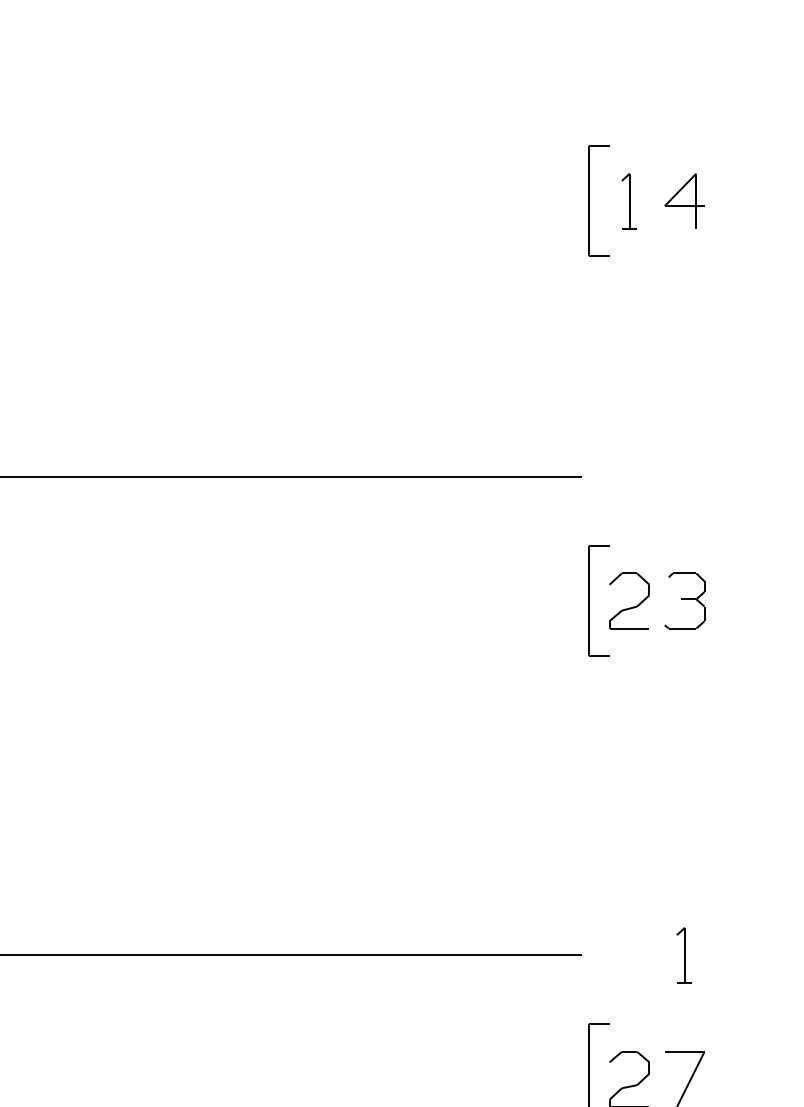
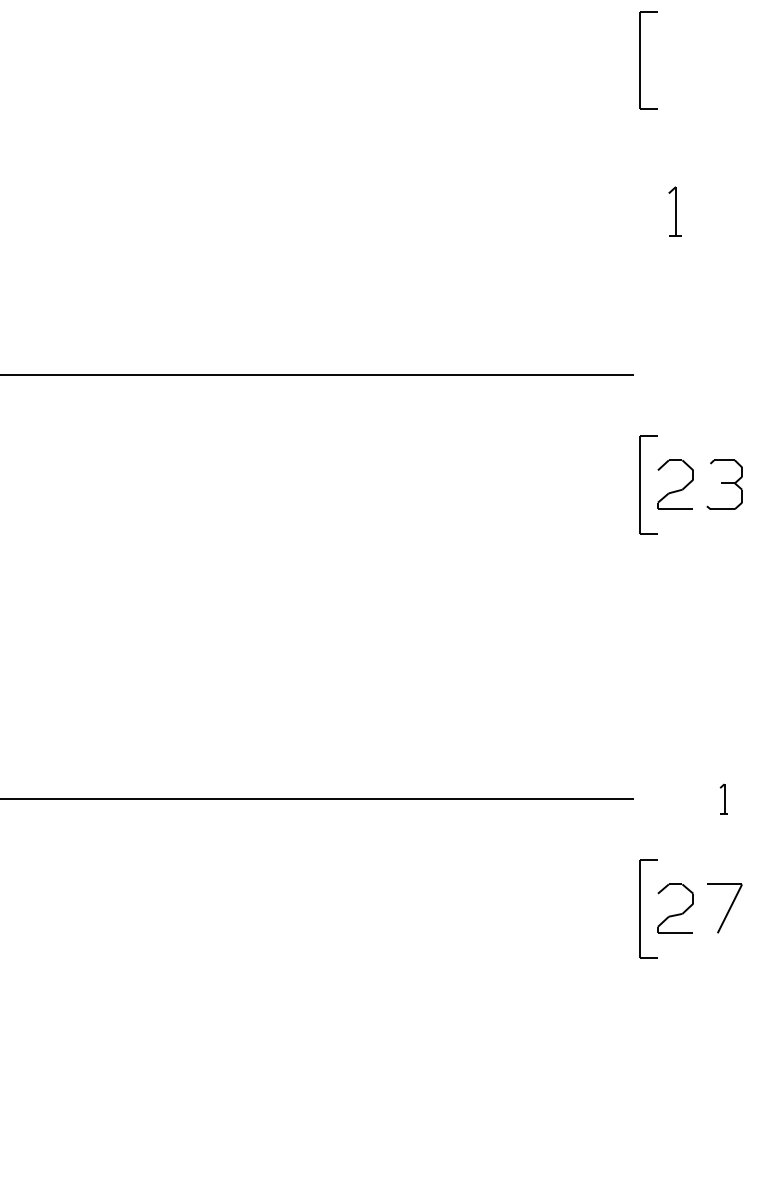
part: (683, 200) -> (723, 129), removed
part: (589, 201) -> (640, 60), moved
part: (628, 201) -> (674, 211), moved
part: (683, 954) -> (723, 798), size x0.6

